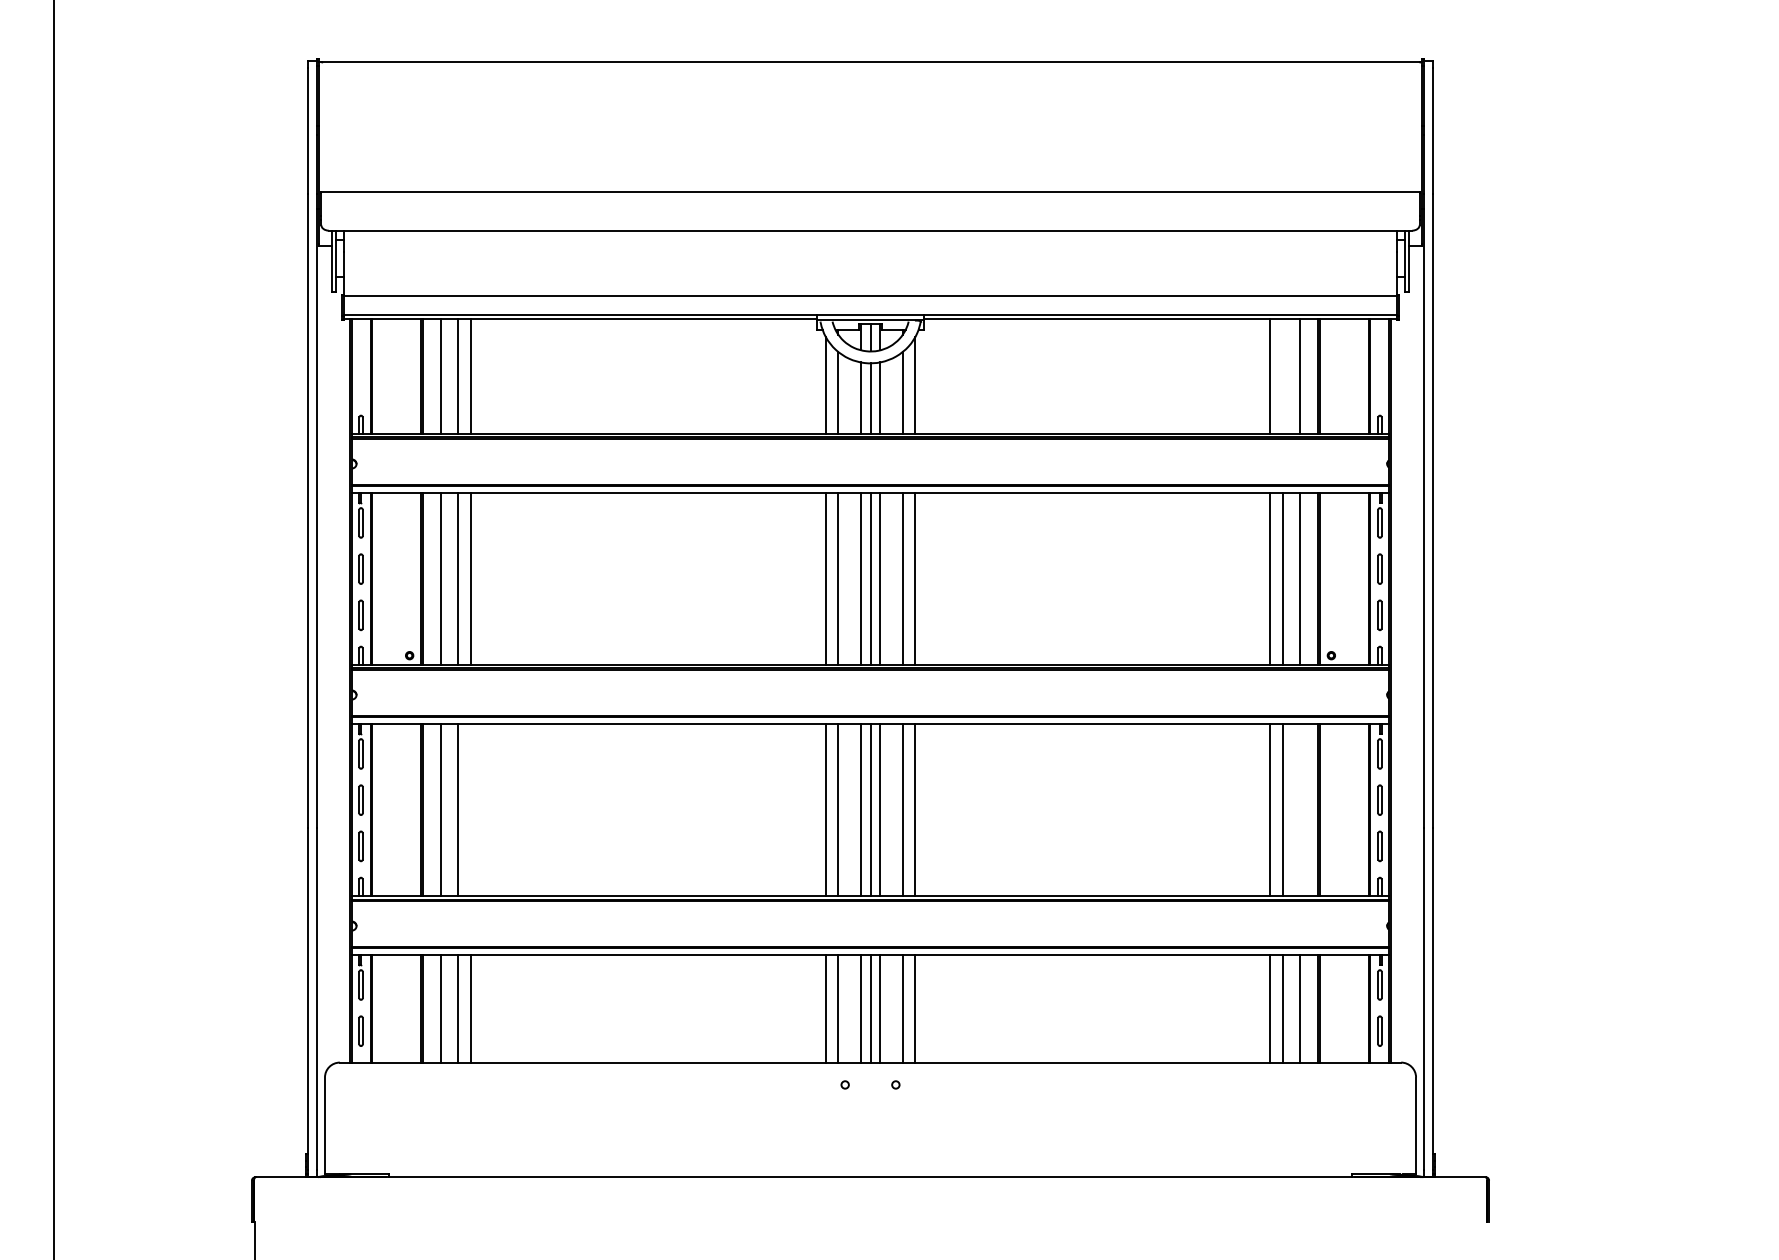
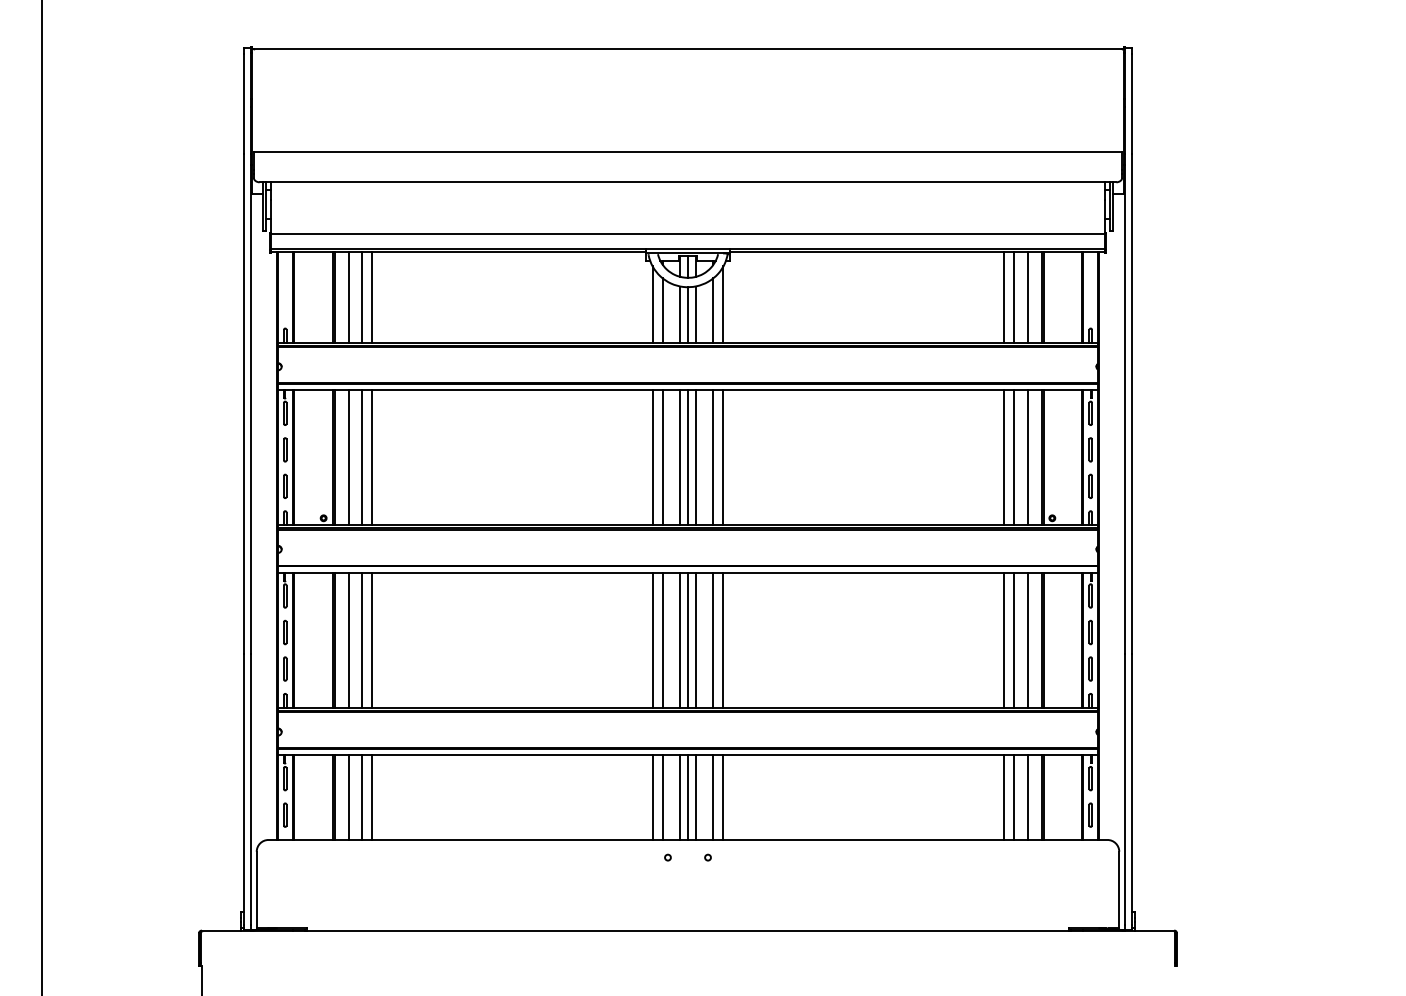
line: (1282, 376) -> (1013, 297), added
line: (471, 810) -> (372, 640), added
line: (1299, 810) -> (1027, 640), added

